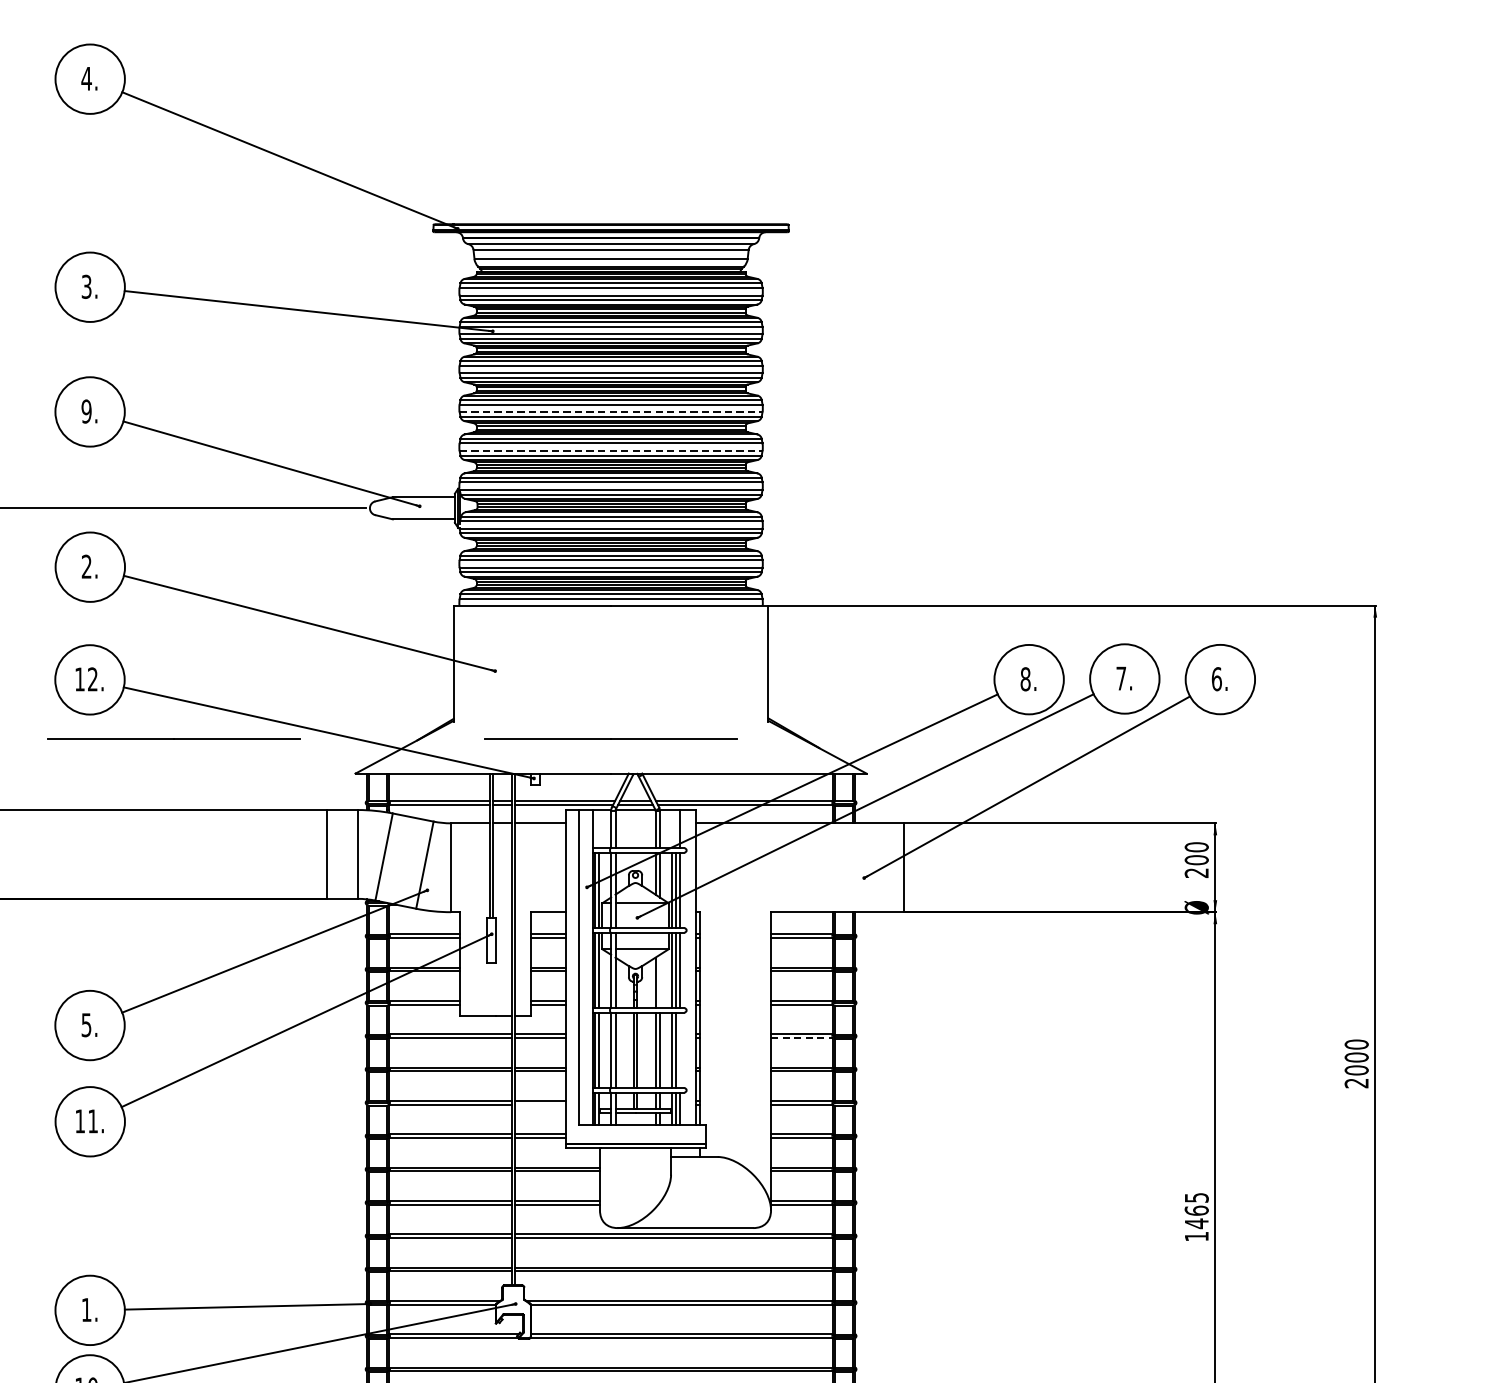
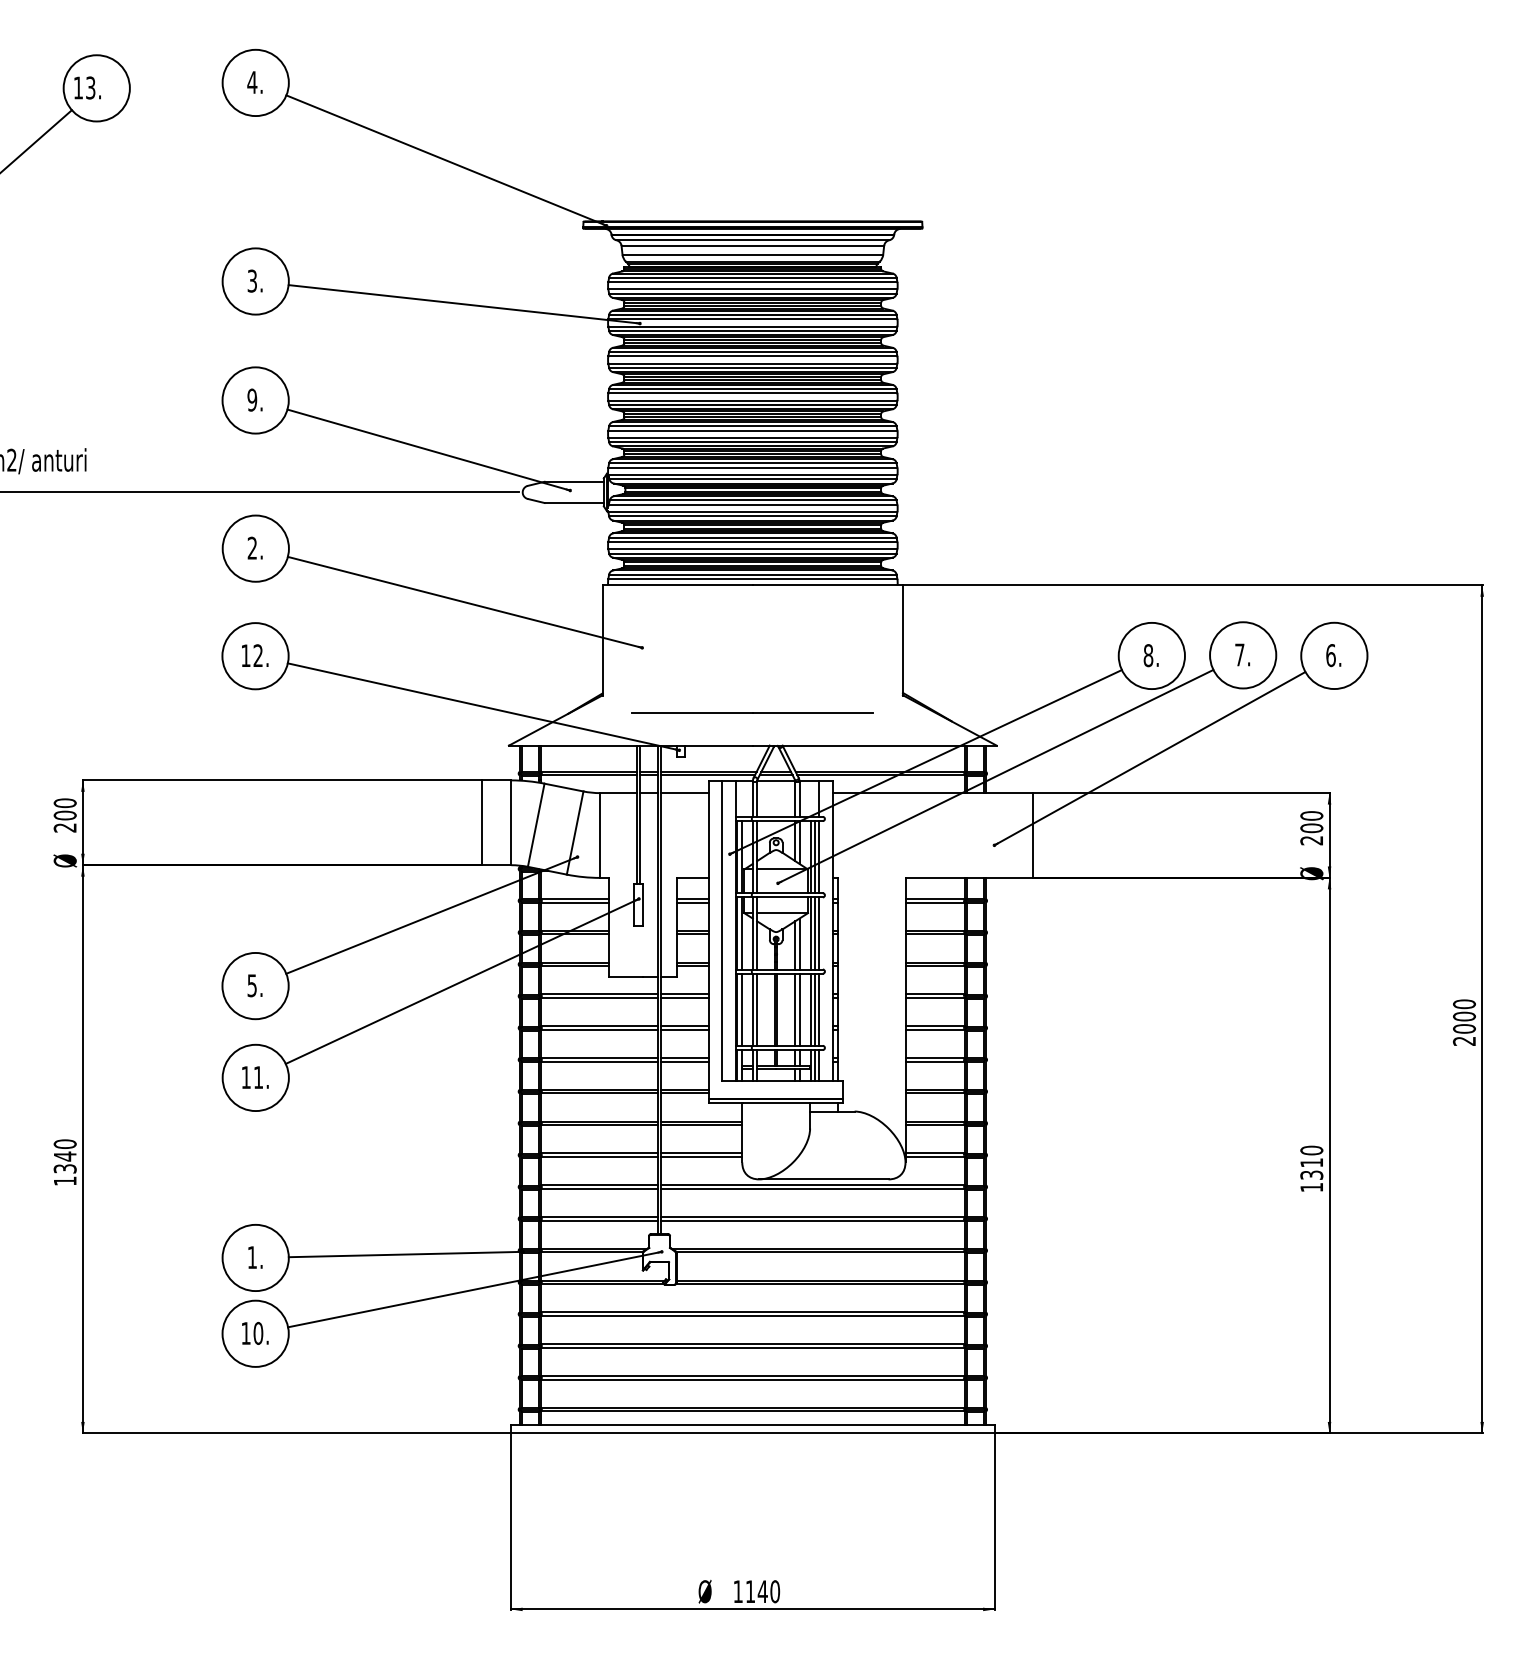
line: (610, 411) -> (752, 400), dashed -> solid
line: (610, 450) -> (752, 437), dashed -> solid
line: (173, 738) -> (335, 712), removed
line: (659, 980) -> (799, 943), added
line: (802, 1038) -> (935, 998), dashed -> solid
line: (679, 1050) -> (818, 1009), added
line: (539, 1104) -> (684, 1061), added
text: (1196, 1210) -> (1311, 1162), 1465 -> 1310

